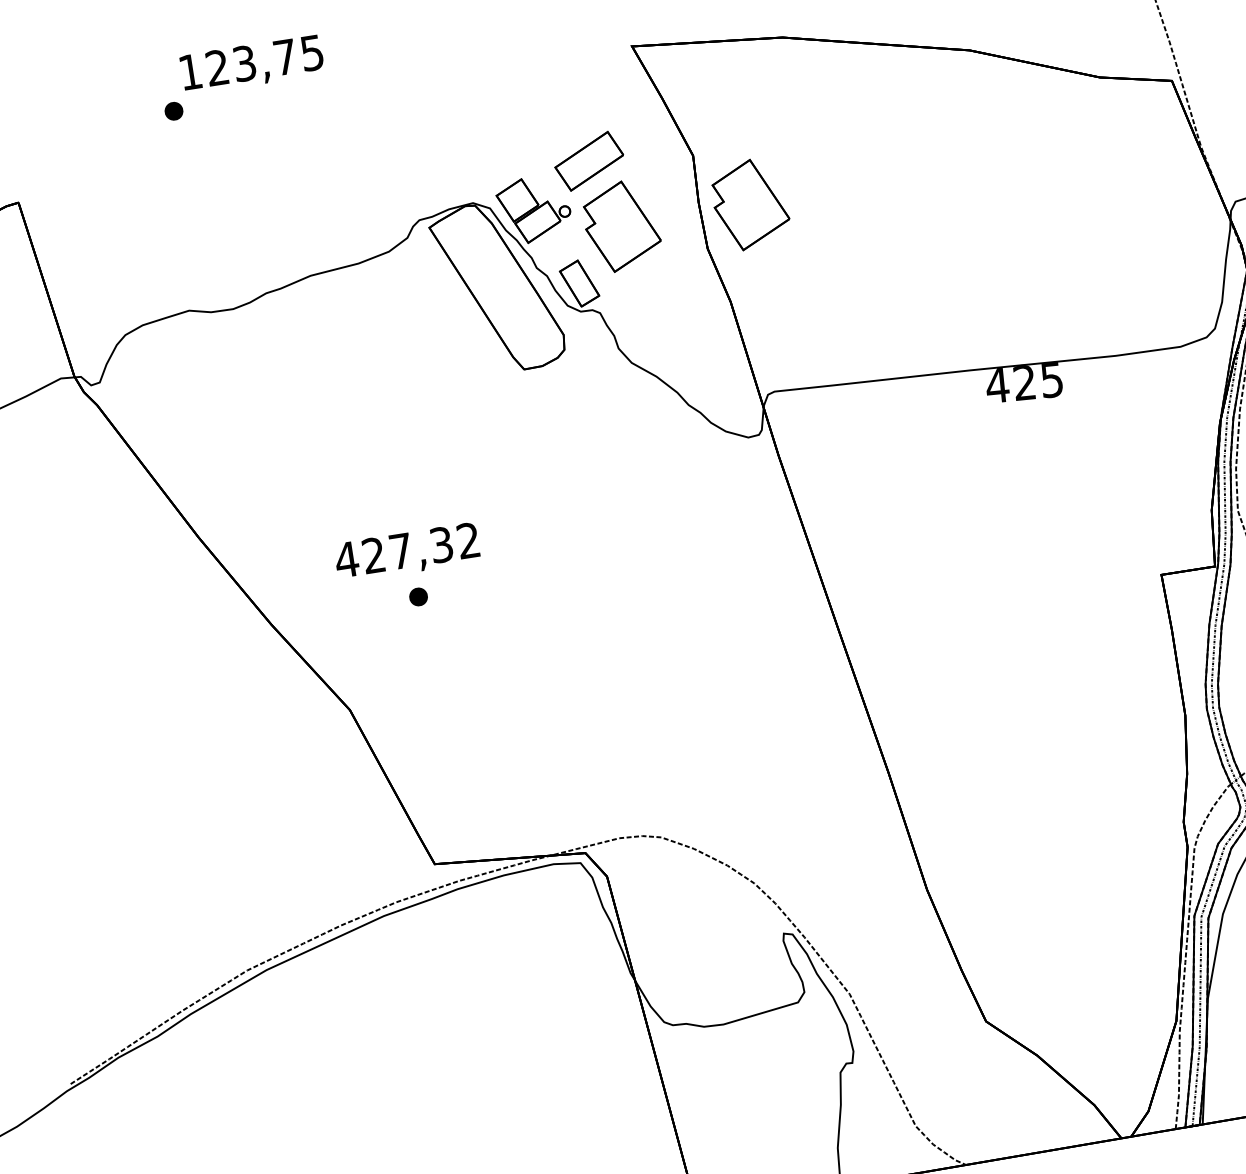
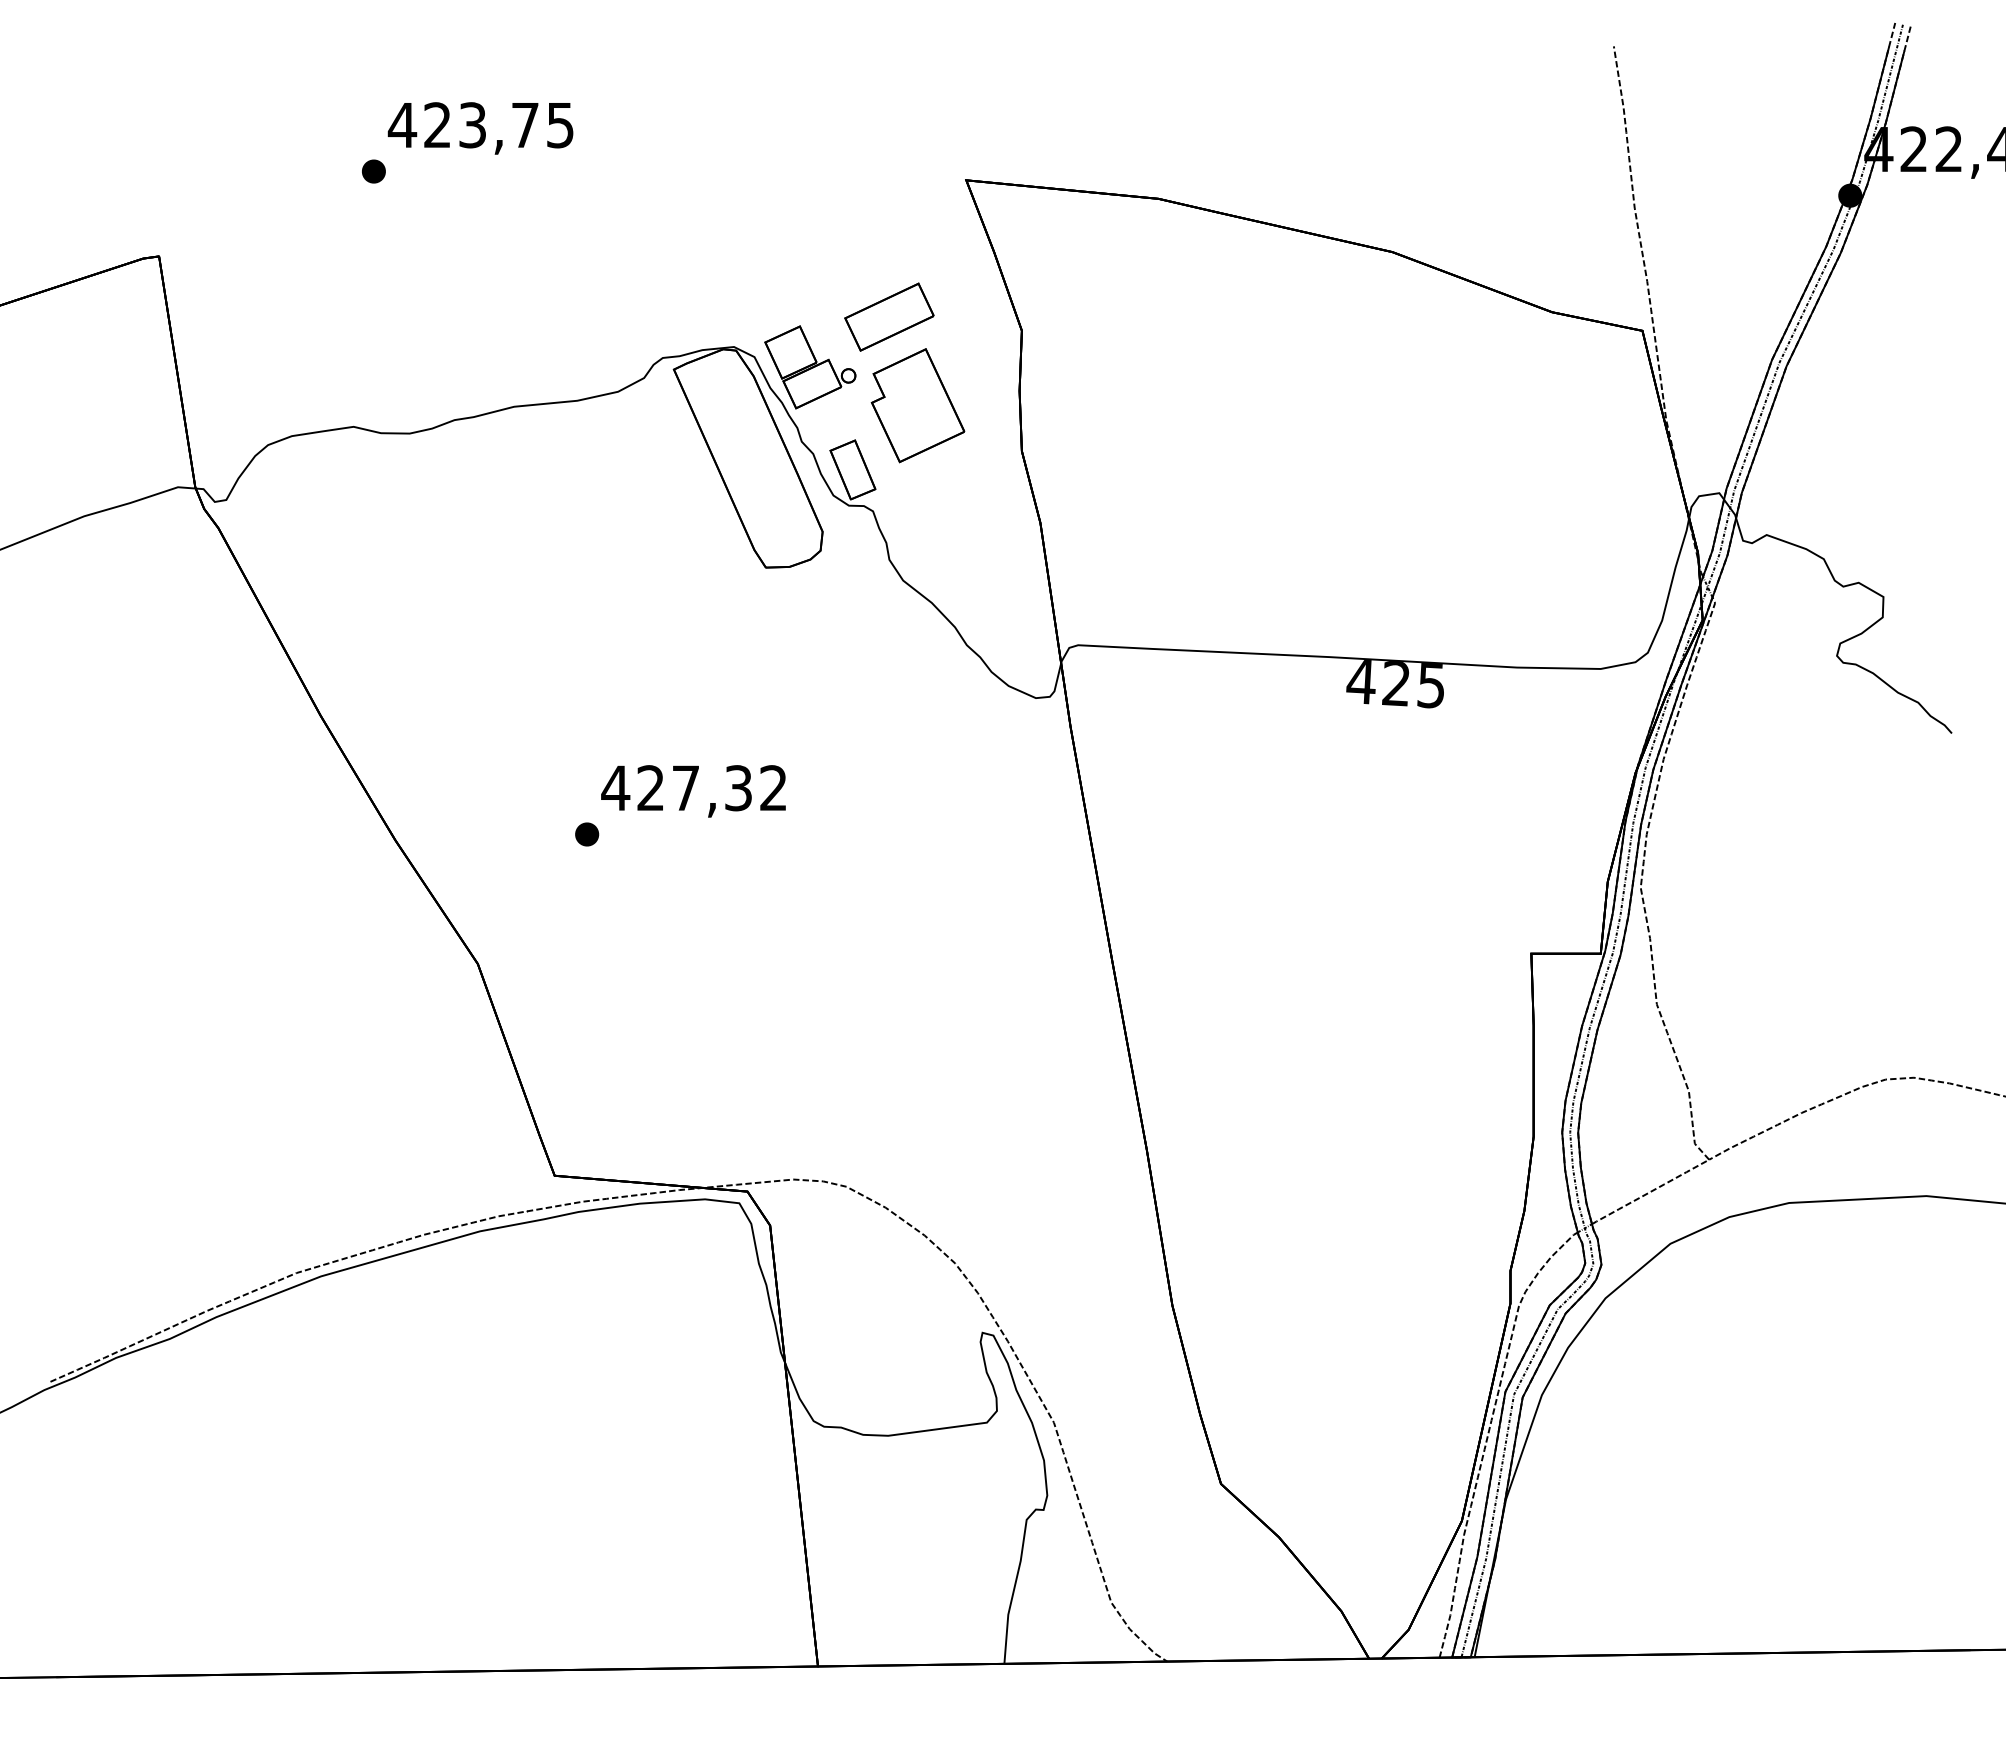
text: (190, 72) -> (402, 125), 123,75 -> 423,75
part: (750, 204) -> (1084, 403), removed
text: (407, 552) -> (693, 791), moved

